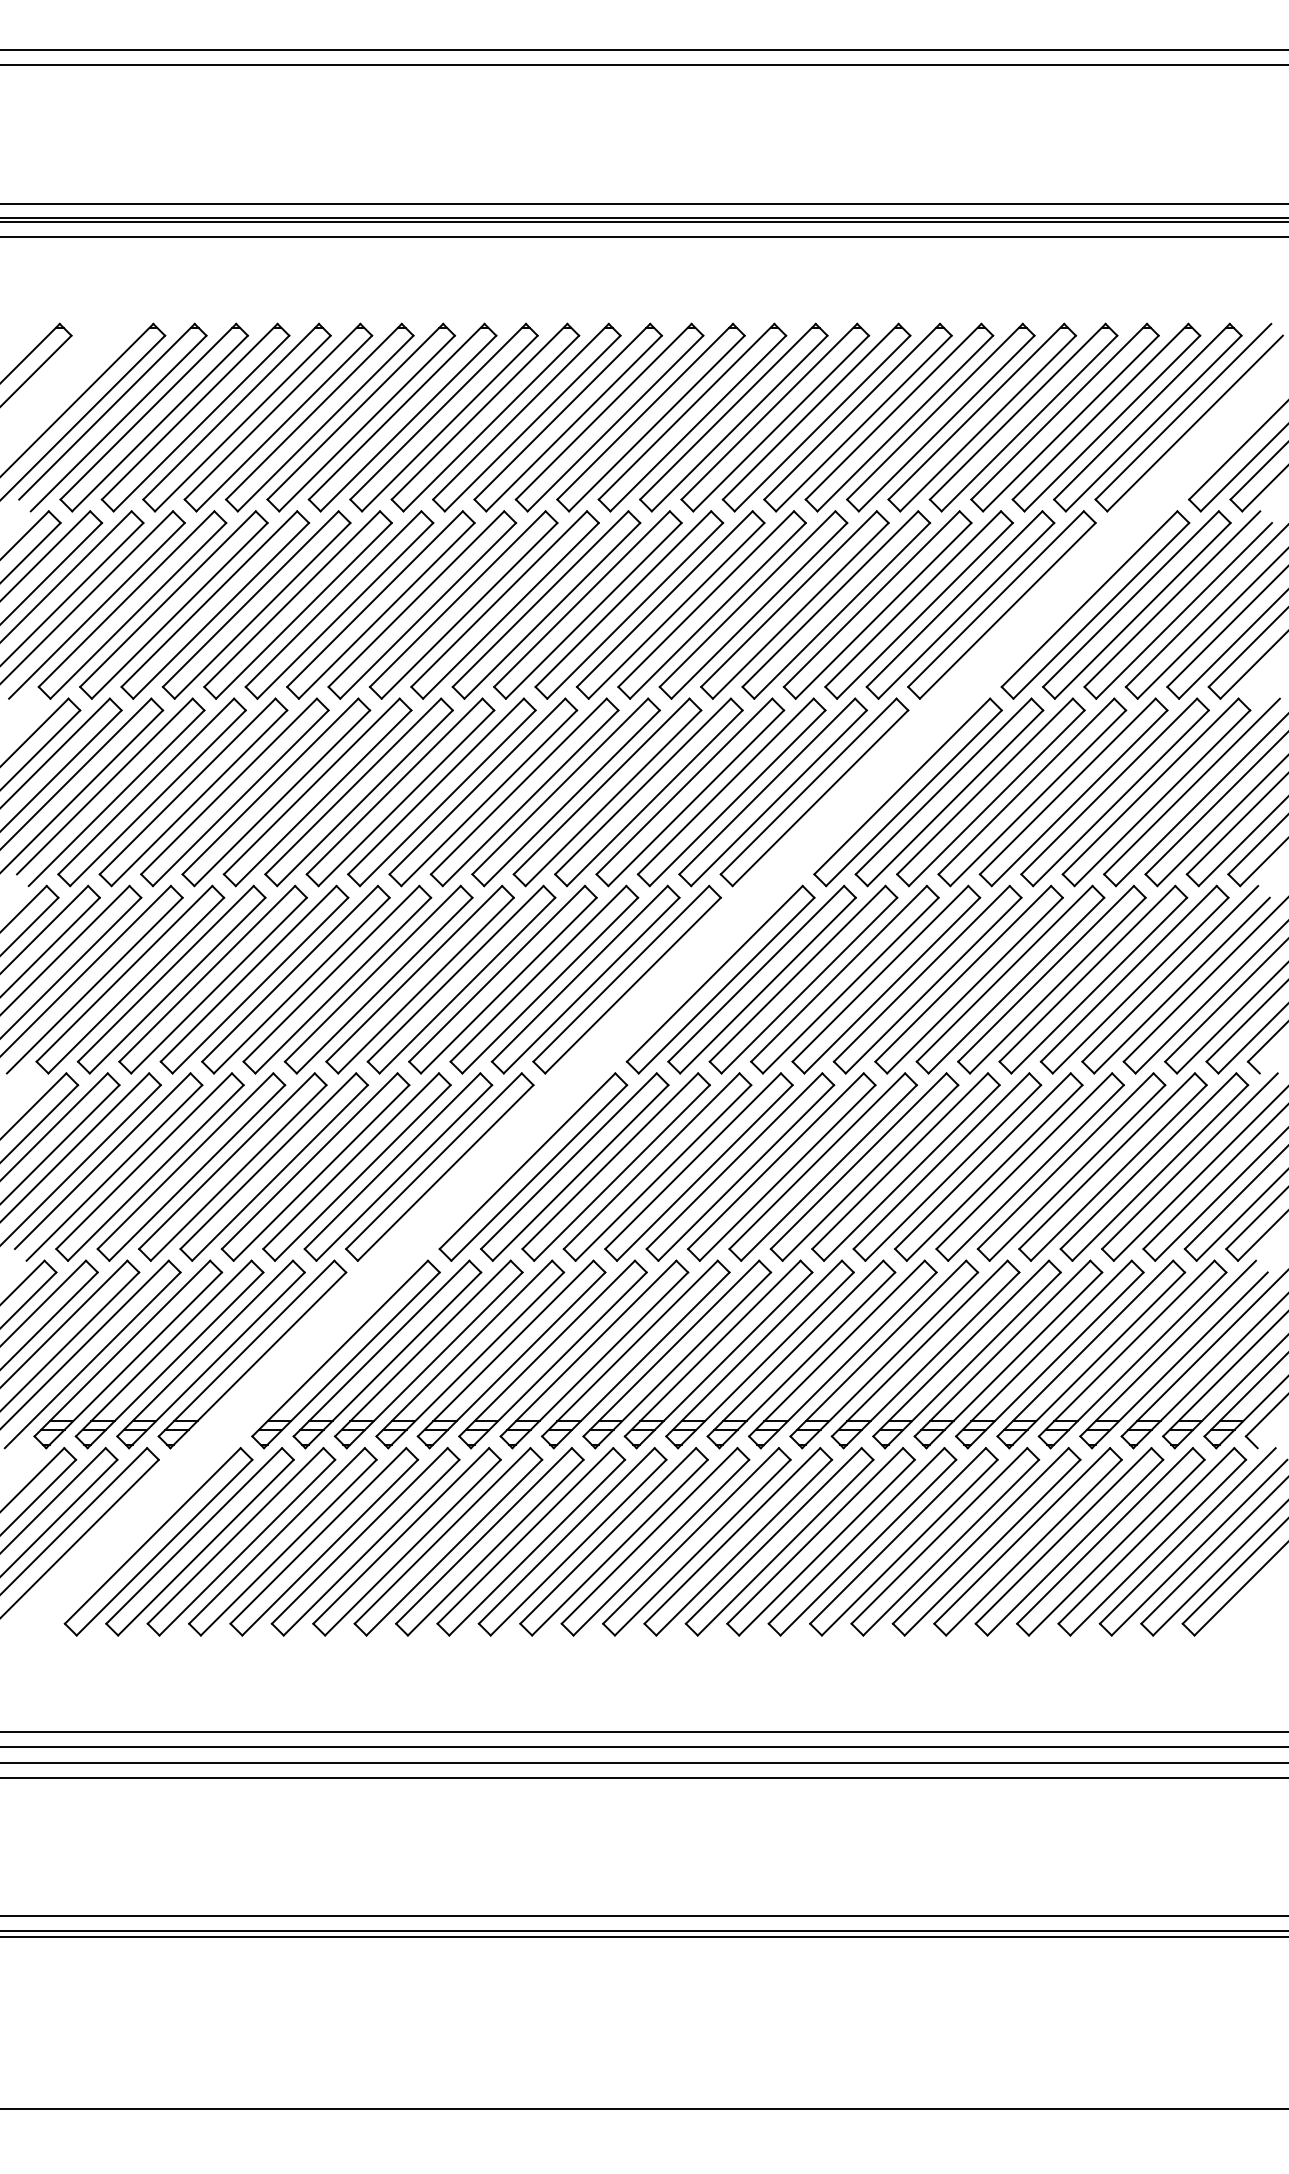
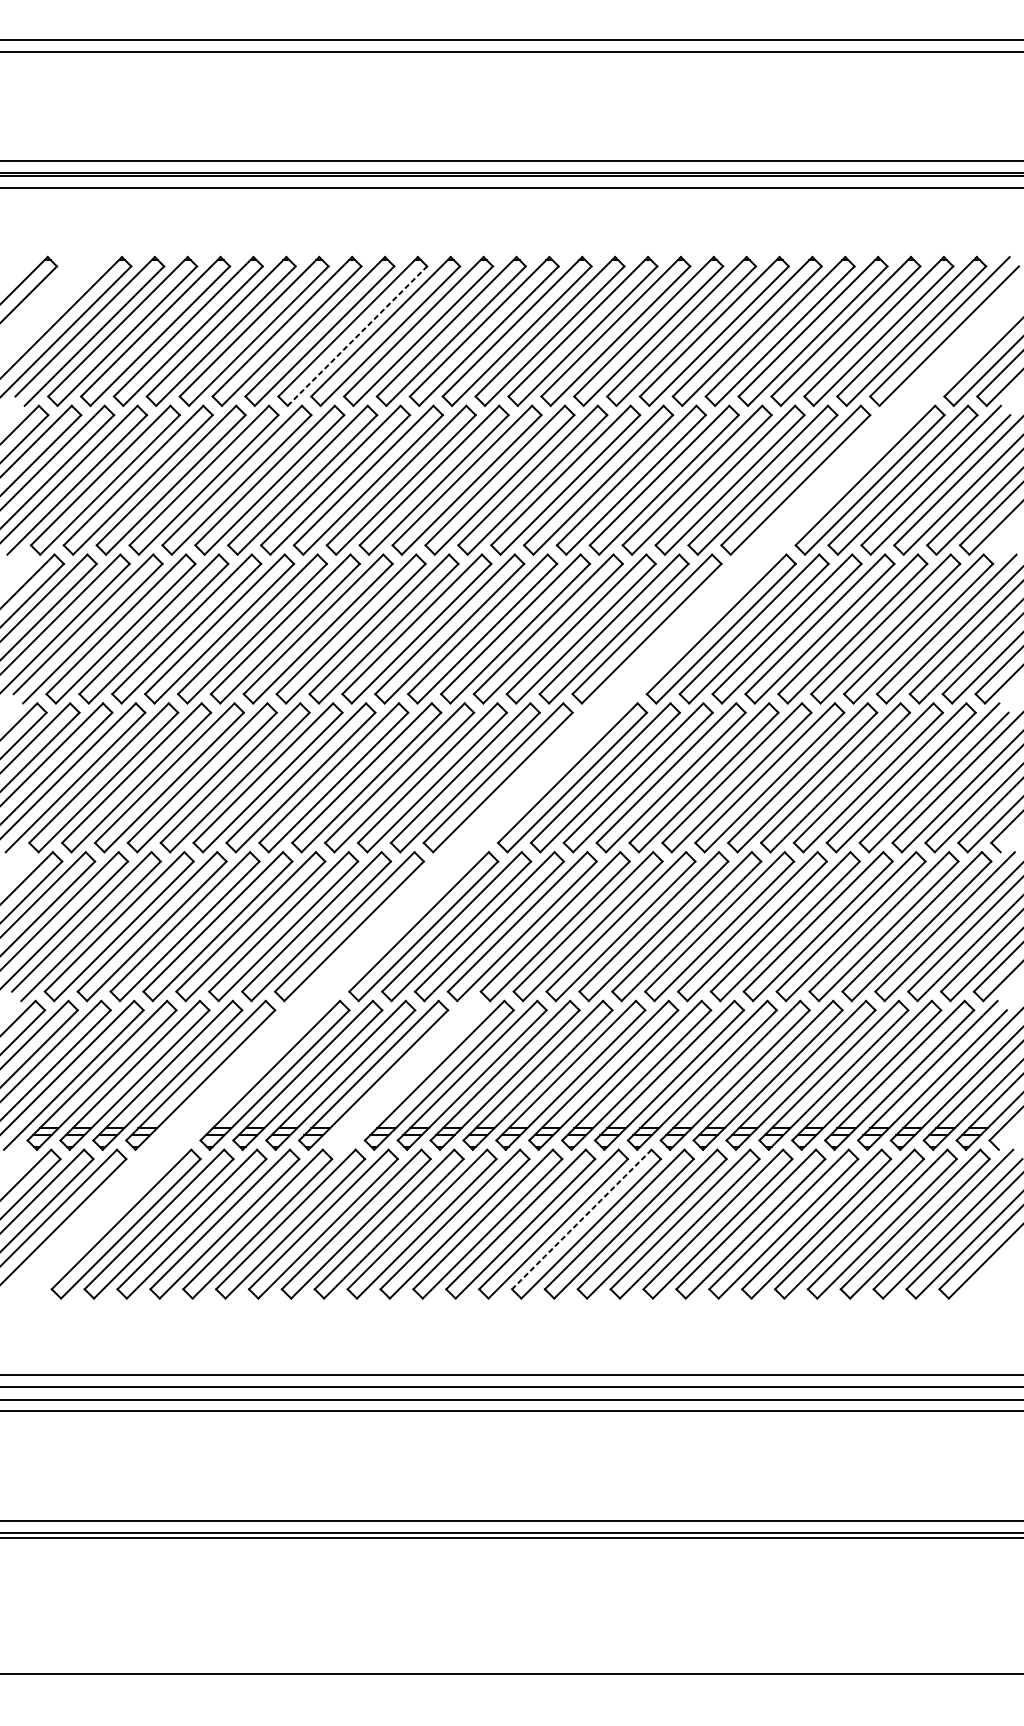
line: (450, 423) -> (357, 336), solid -> dashed
part: (511, 1354) -> (406, 1075), removed
line: (732, 1536) -> (581, 1219), solid -> dashed

